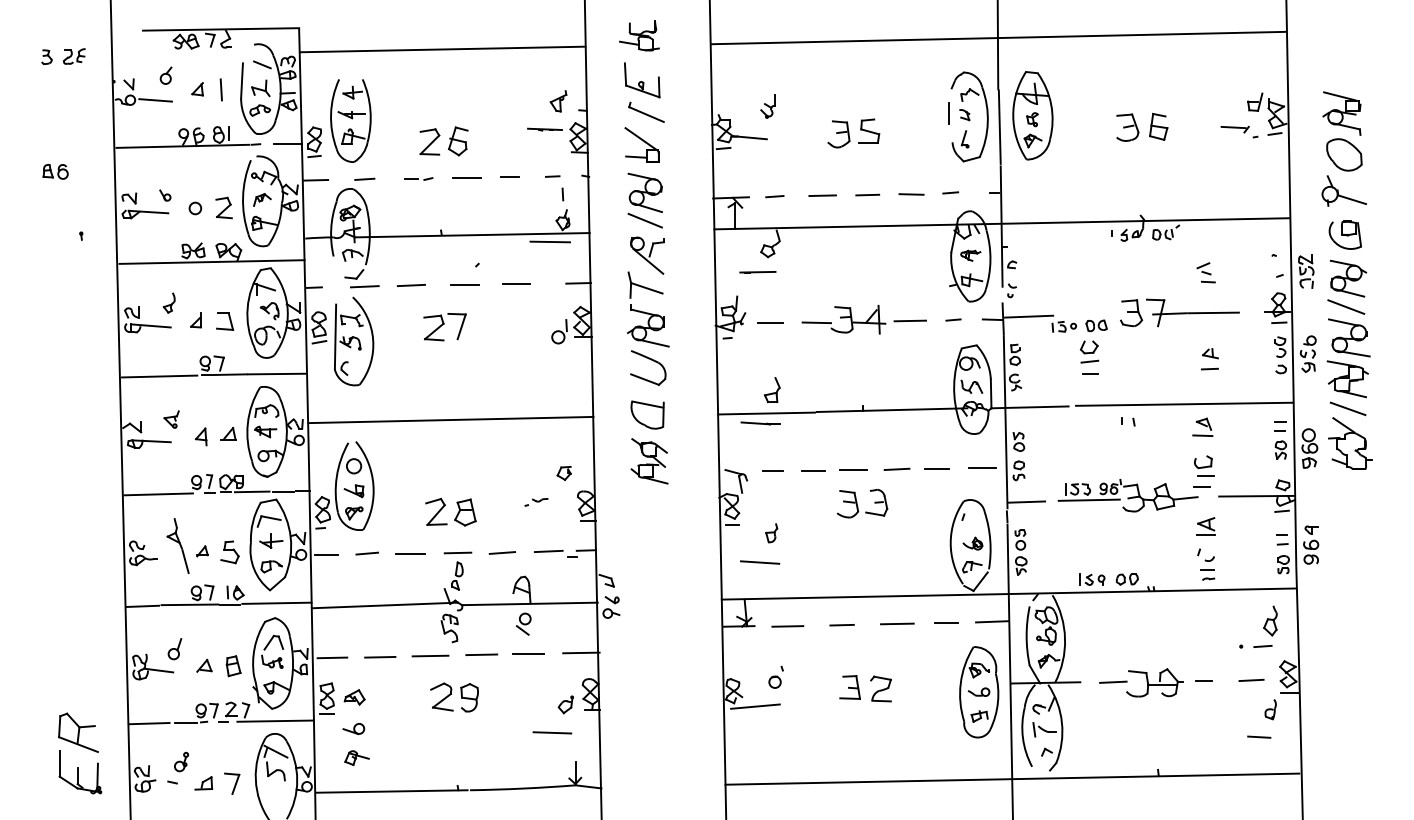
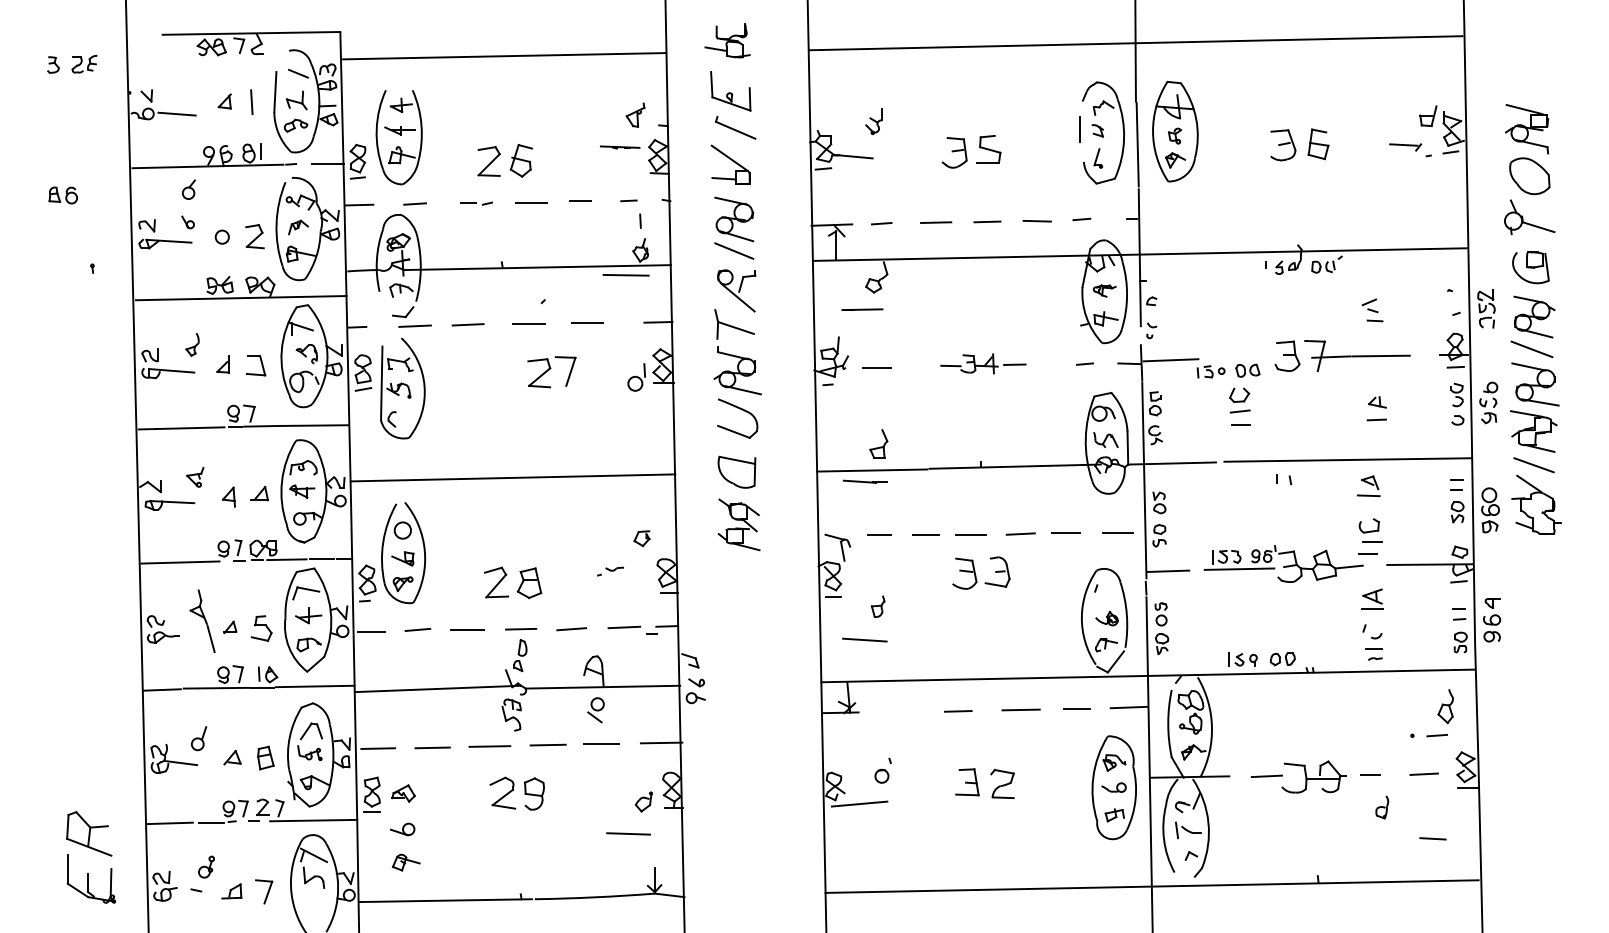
part: (165, 75) -> (188, 189), moved
part: (863, 319) -> (982, 363), size x0.6
part: (444, 327) -> (551, 372), moved
line: (787, 626) -> (896, 712), removed
part: (1270, 709) -> (1382, 807), moved

